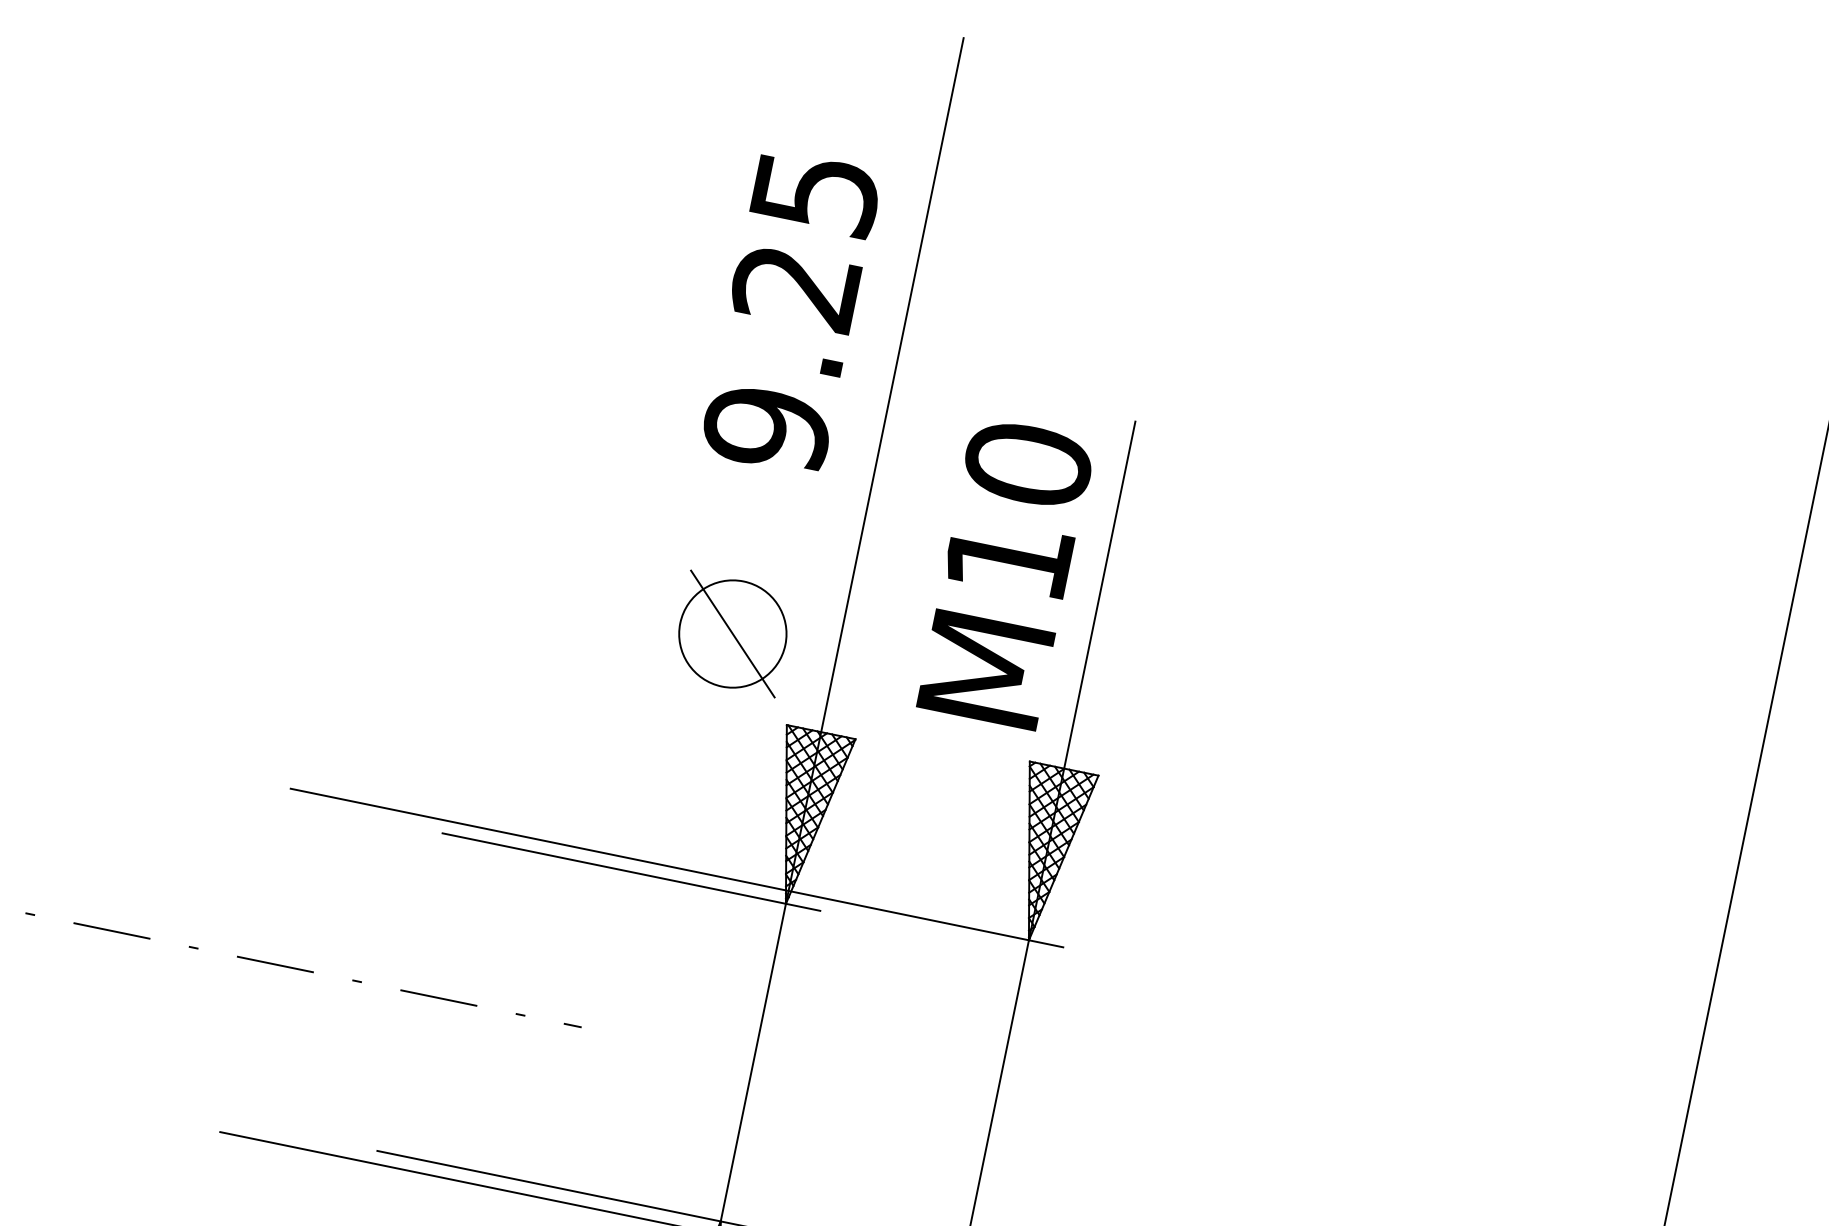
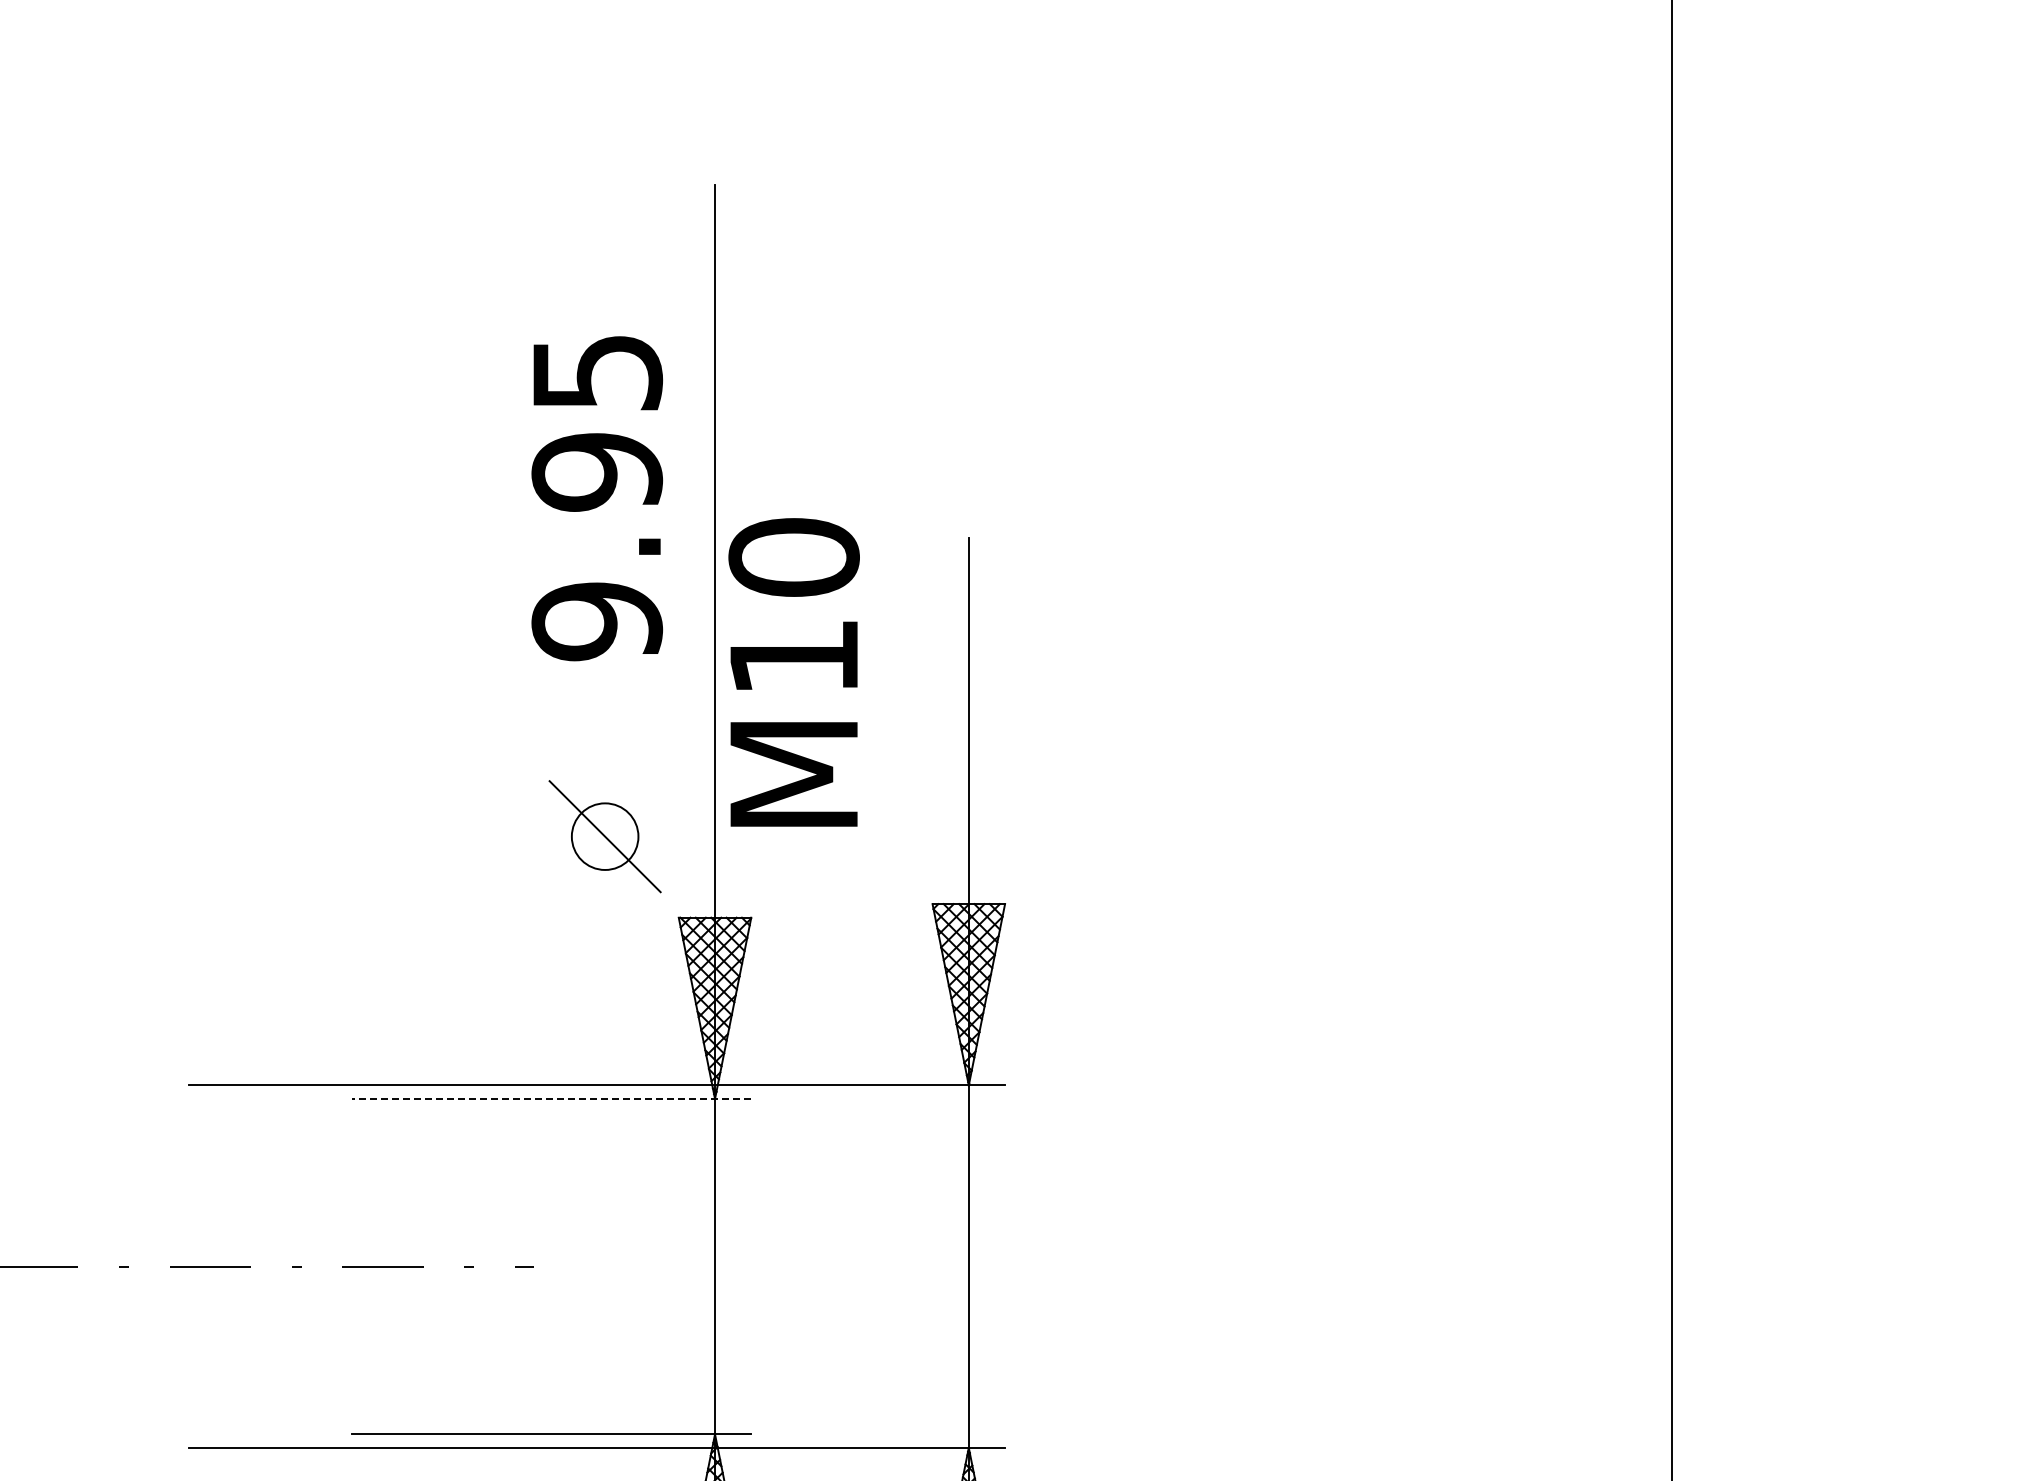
text: (796, 287) -> (597, 472), 9.25 -> 9.95
text: (1005, 573) -> (793, 672), moved
circle: (732, 633) -> (604, 836), size x0.6
line: (631, 871) -> (551, 1098), solid -> dashed

